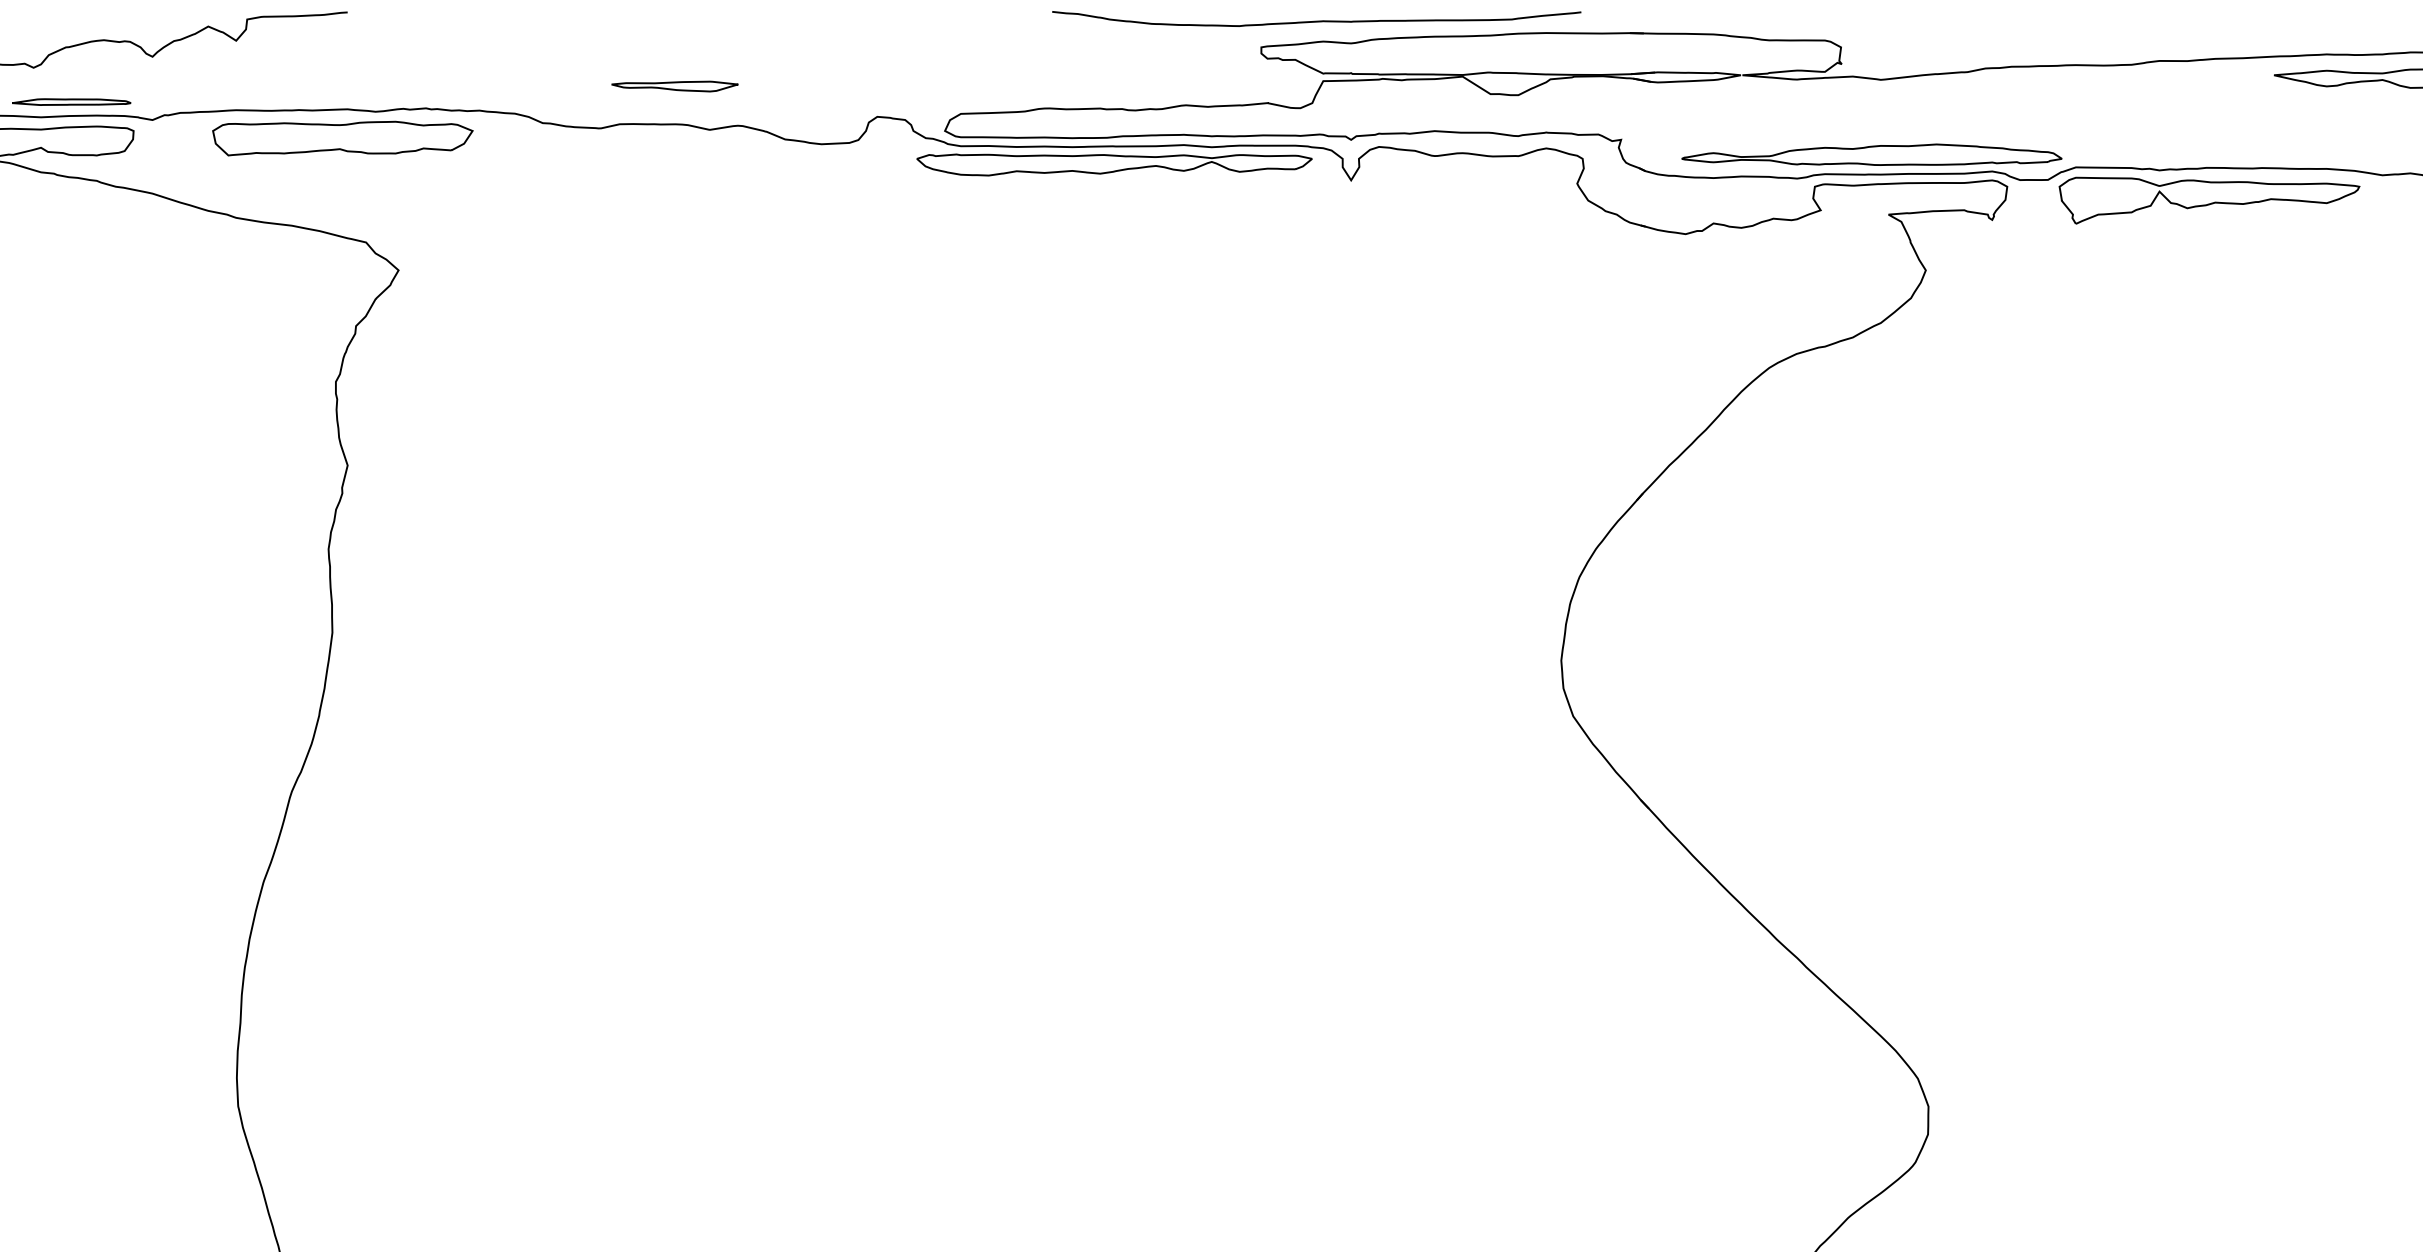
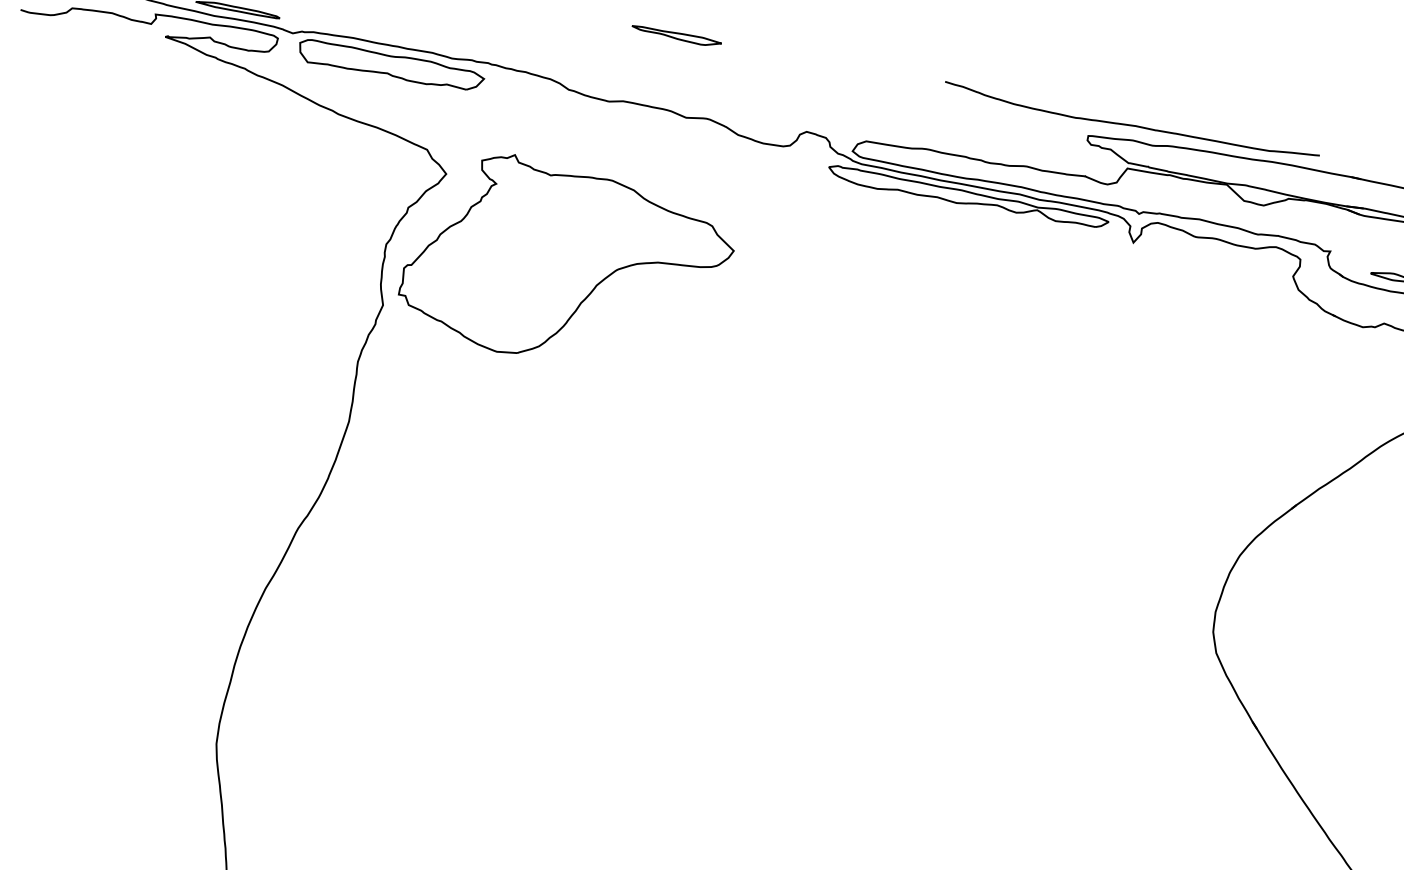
part: (674, 86) -> (676, 36), moved
part: (342, 138) -> (390, 66), moved
part: (587, 362) -> (567, 265), added

